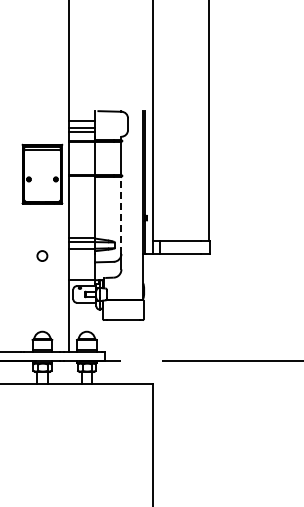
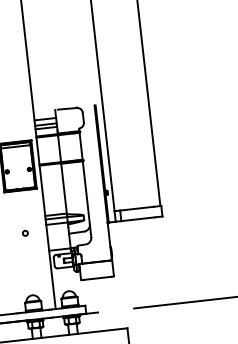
line: (121, 215) -> (86, 192), dashed -> solid
circle: (42, 255) -> (25, 232), size x0.62

